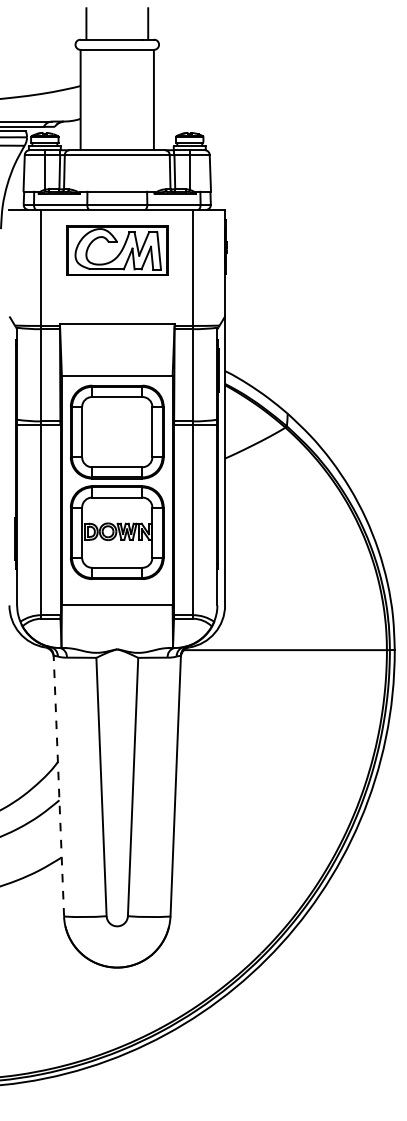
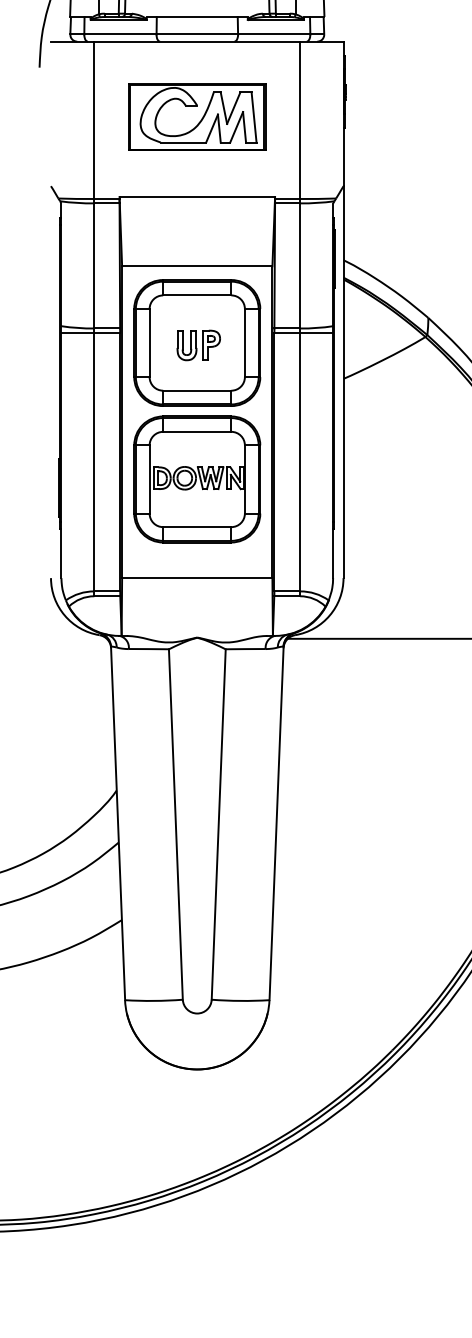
part: (117, 250) -> (197, 116), moved
part: (117, 433) -> (197, 344), added
line: (58, 785) -> (117, 822), dashed -> solid

